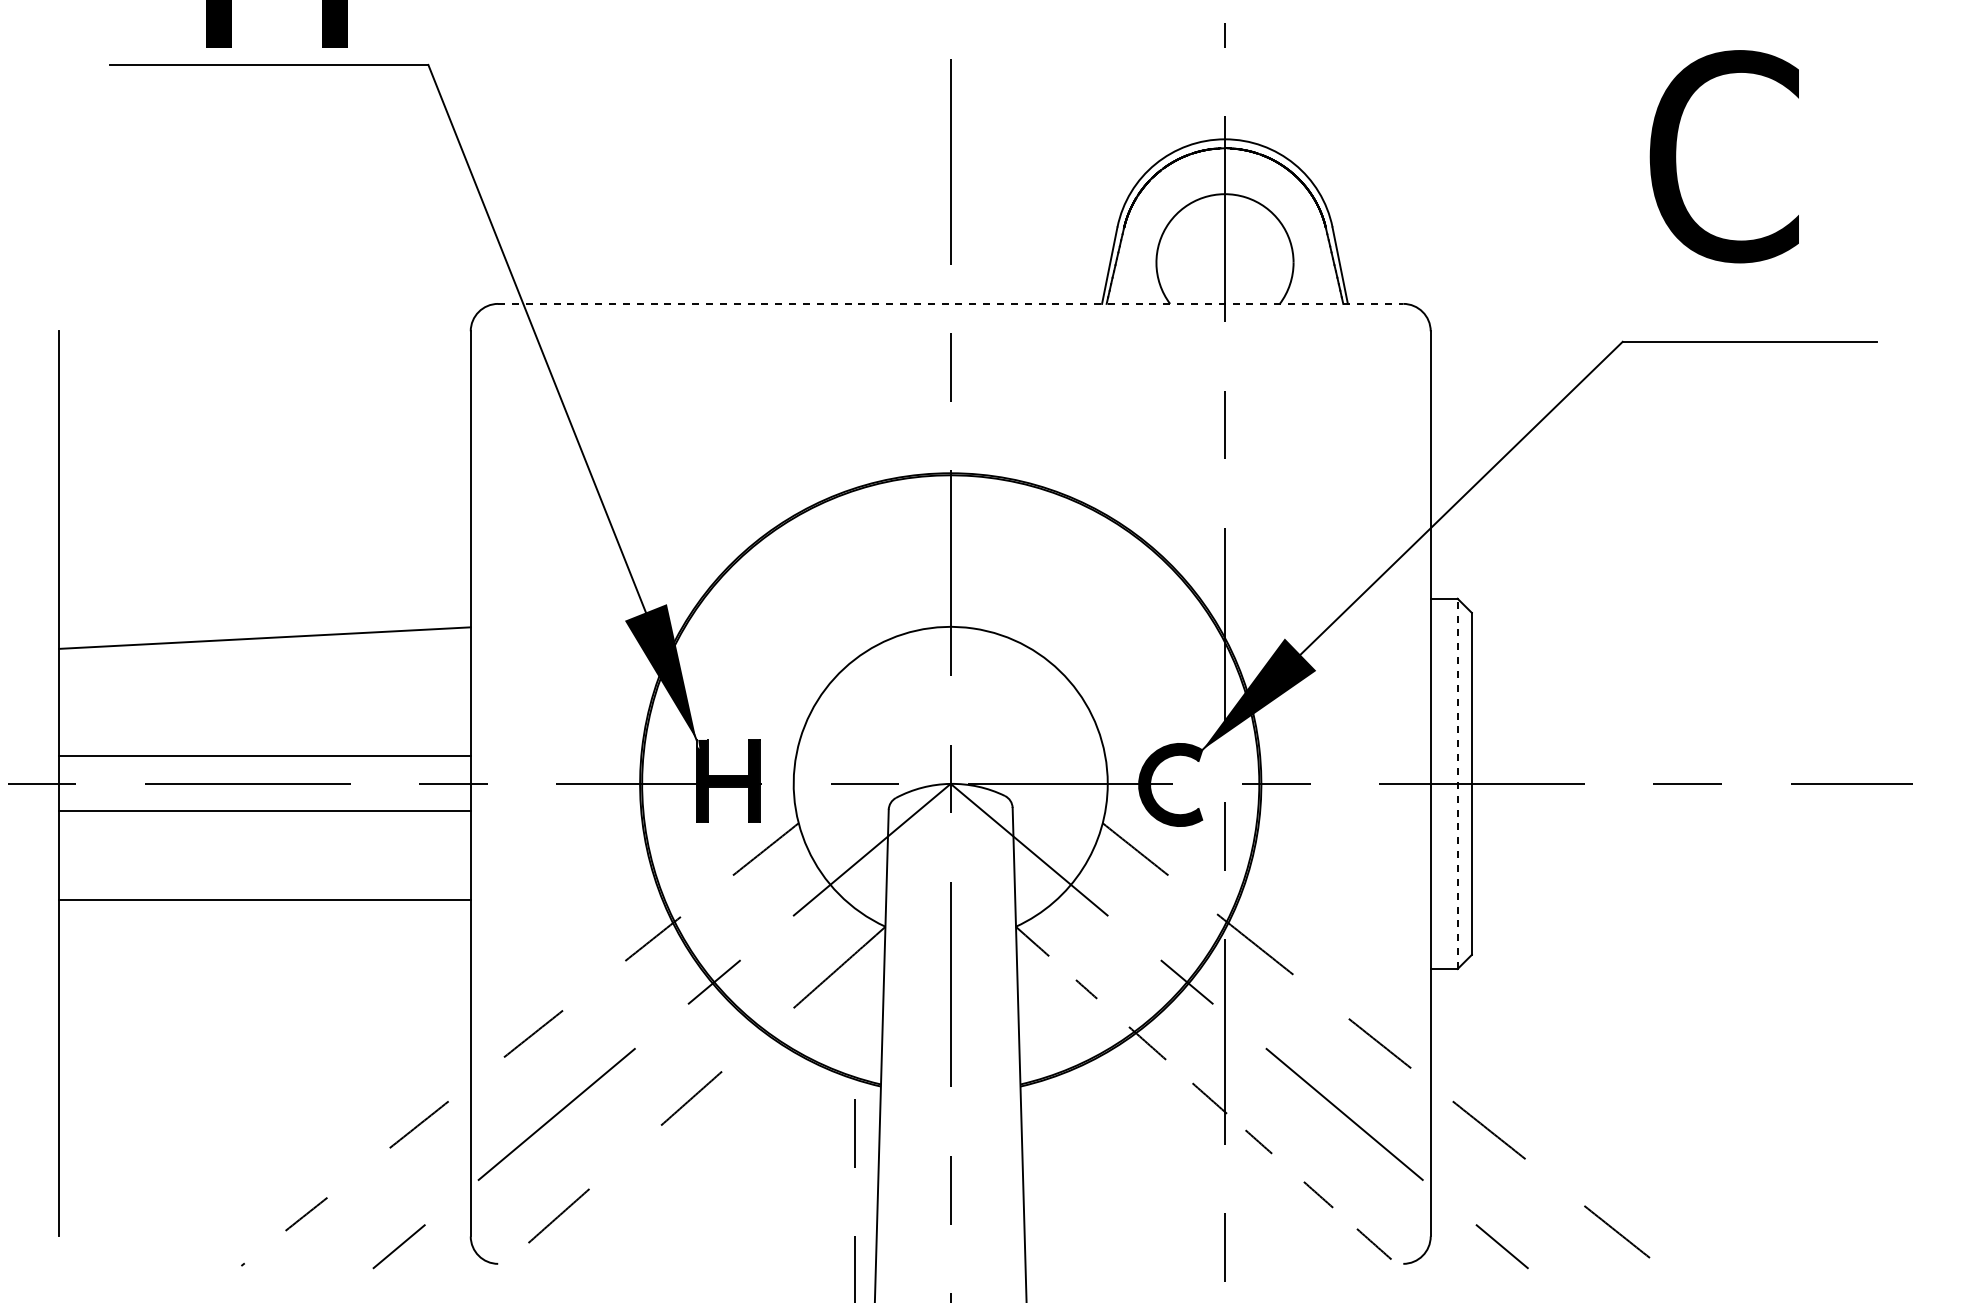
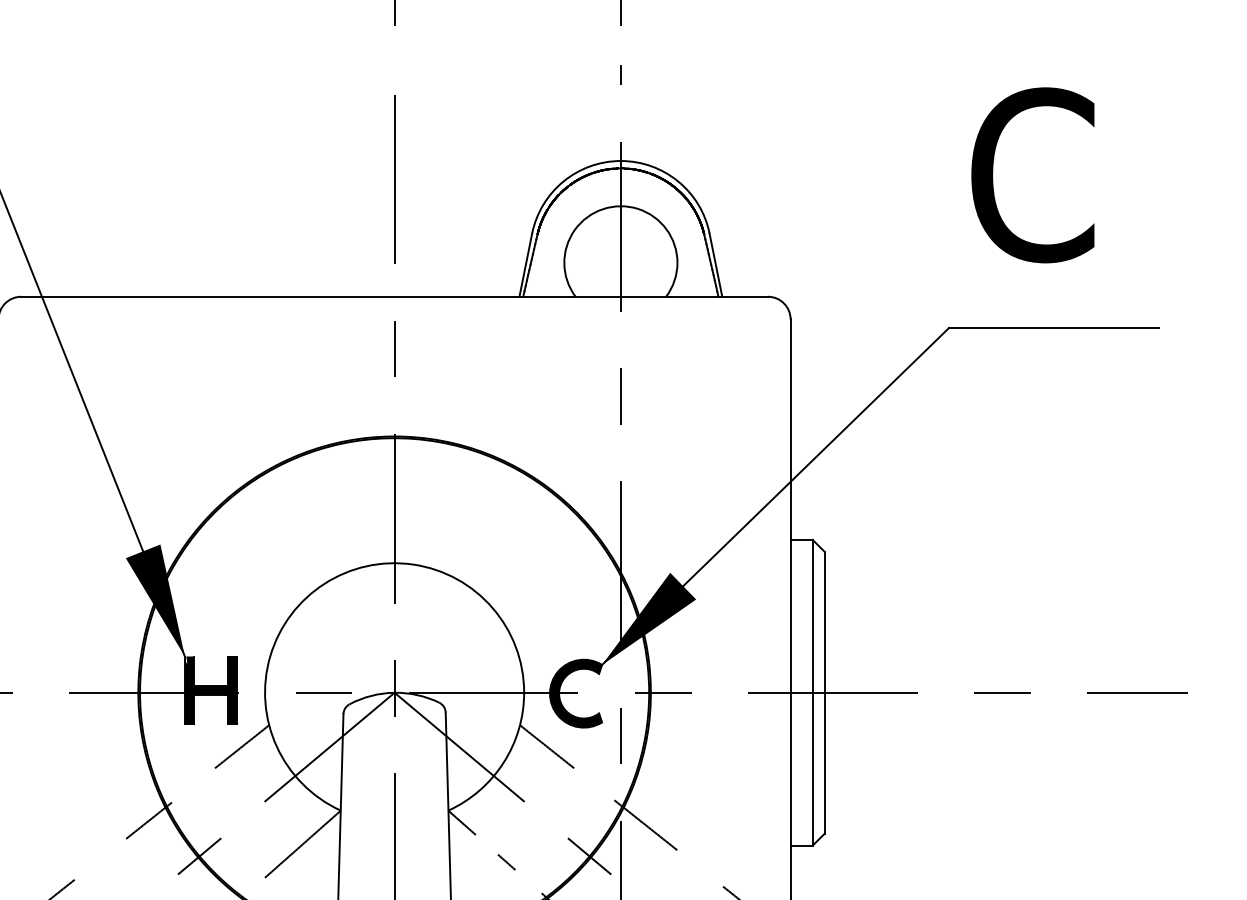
line: (950, 303) -> (394, 296), dashed -> solid
line: (1457, 783) -> (812, 692), dashed -> solid

